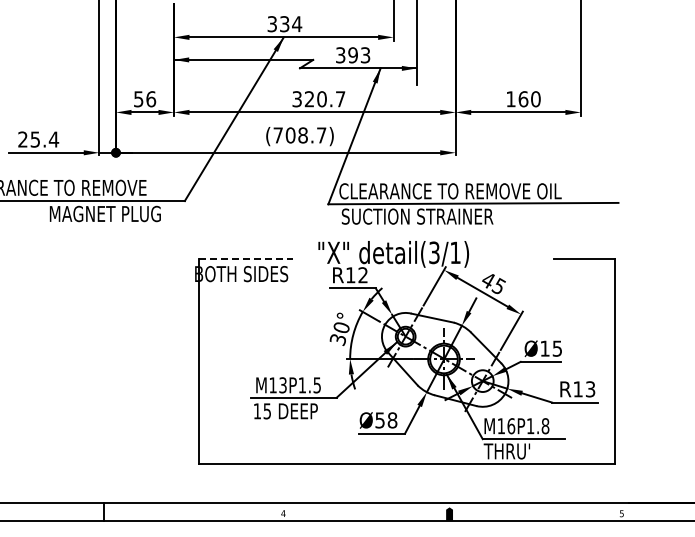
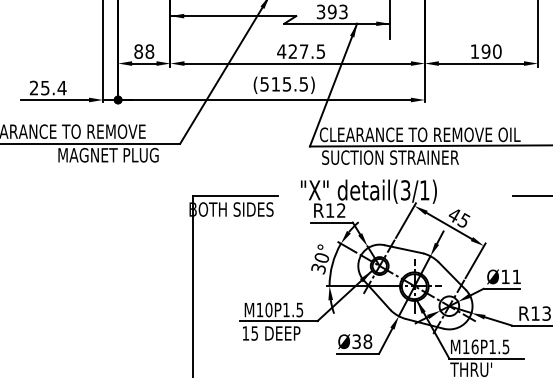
text: (145, 99) -> (144, 51), 56 -> 88
text: (318, 99) -> (300, 51), 320.7 -> 427.5
text: (523, 99) -> (486, 51), 160 -> 190
text: (299, 135) -> (283, 84), (708.7) -> (515.5)
line: (246, 258) -> (235, 195), dashed -> solid
text: (556, 348) -> (515, 276), Ø15 -> Ø11
text: (282, 385) -> (268, 310), M13P1.5 -> M10P1.5
text: (380, 419) -> (356, 340), Ø58 -> Ø38
text: (545, 426) -> (505, 347), M16P1.8 -> M16P1.5

